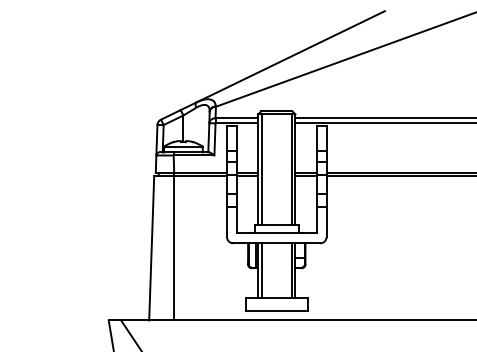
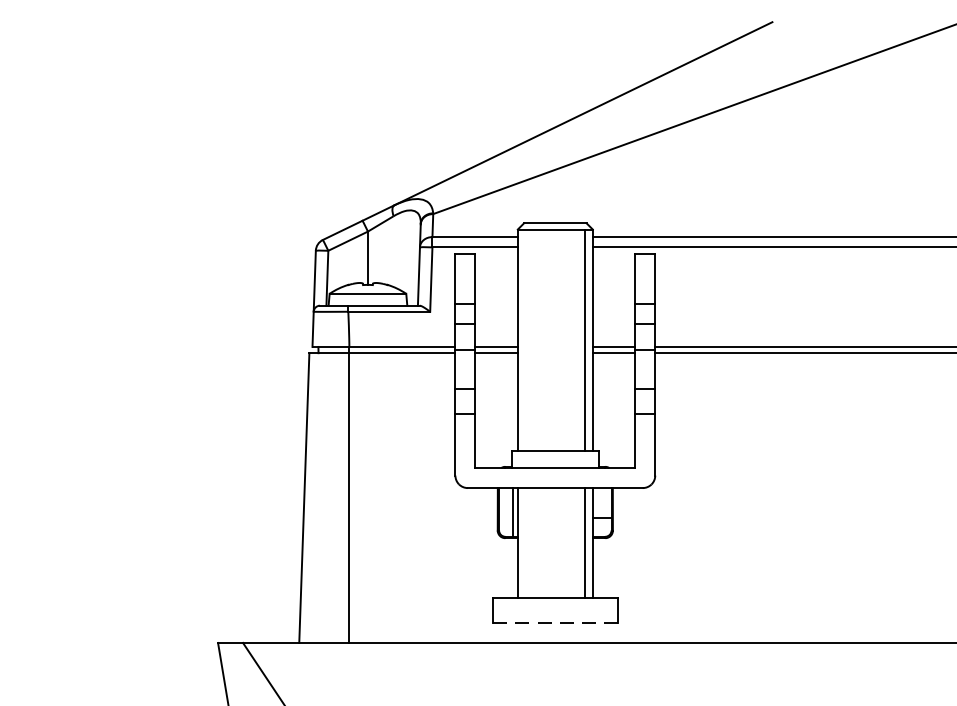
line: (261, 169) -> (524, 339), removed
line: (261, 270) -> (524, 542), removed
line: (276, 310) -> (554, 622), solid -> dashed

